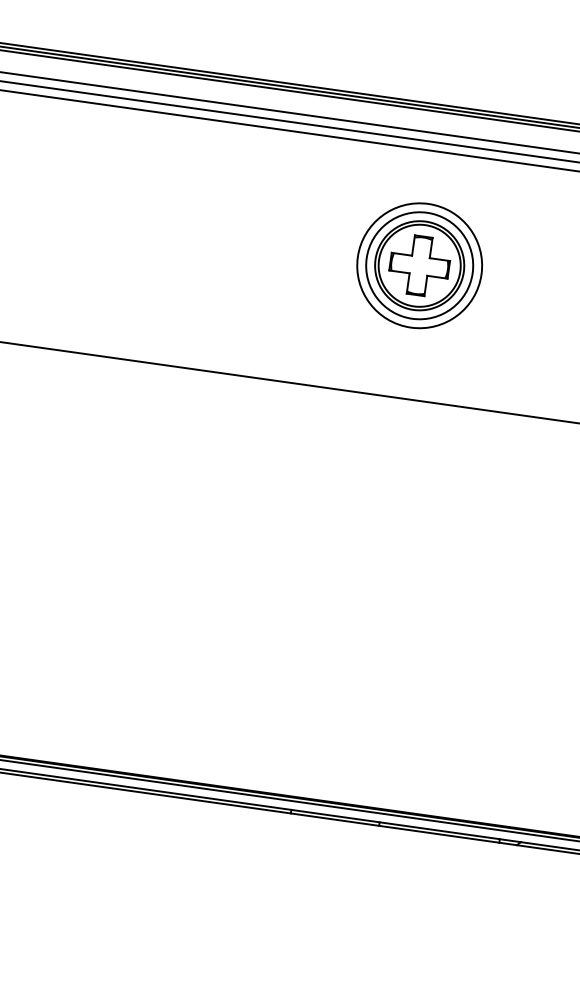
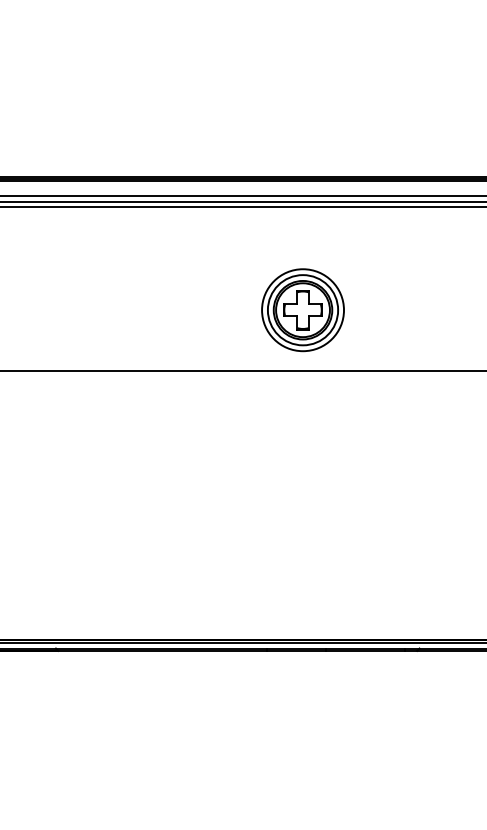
part: (418, 266) -> (302, 310), moved

